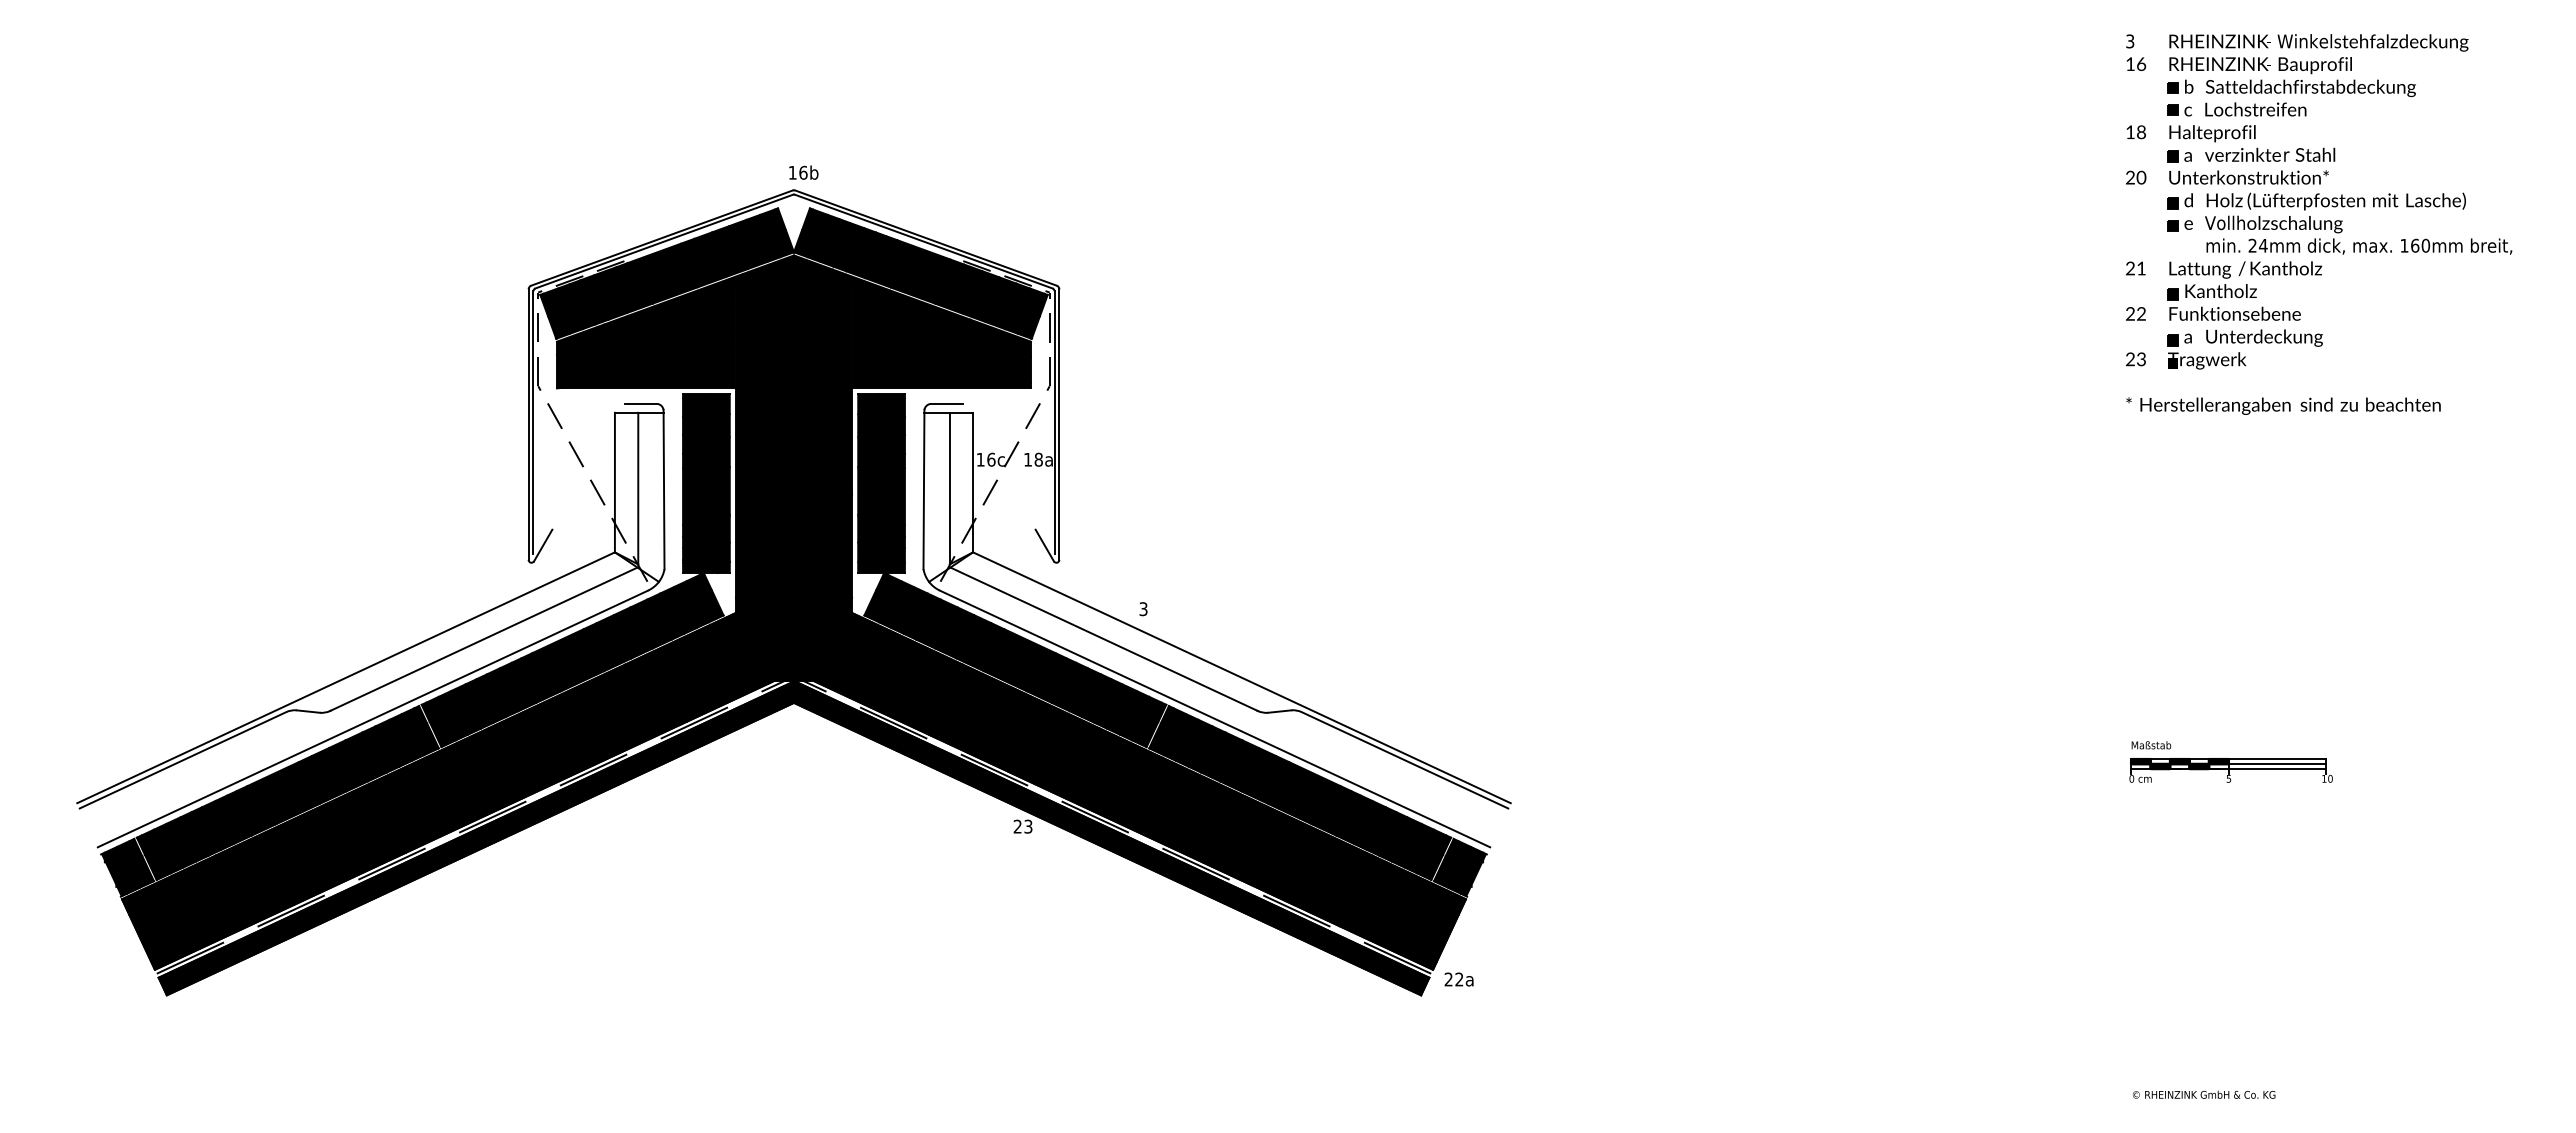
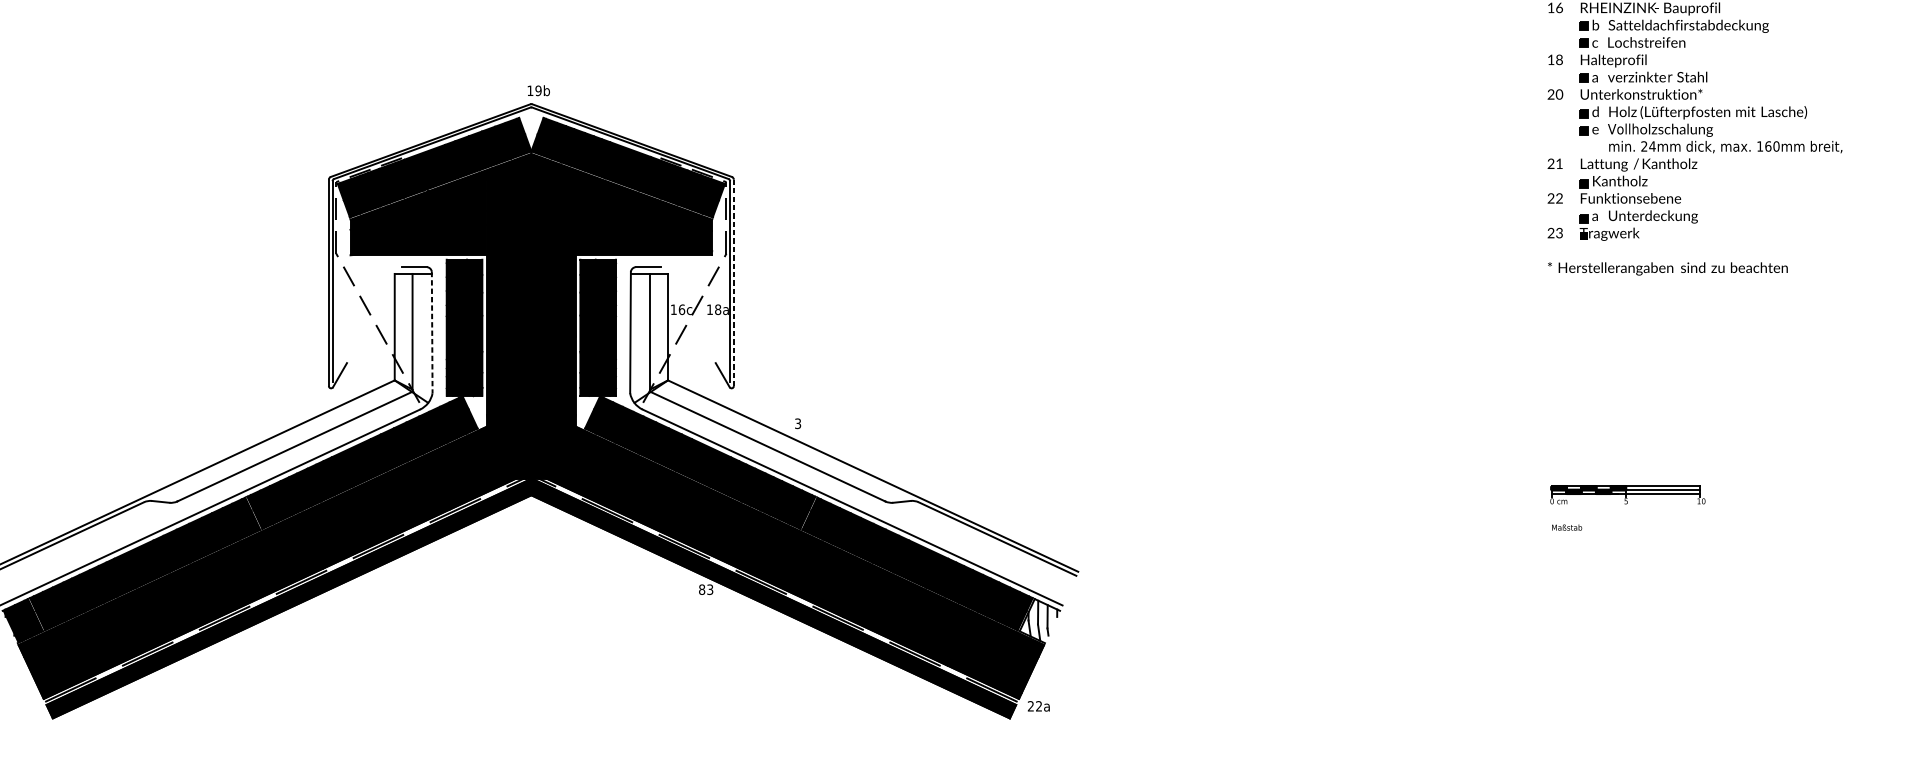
text: (803, 172) -> (538, 90), 16b -> 19b
line: (1059, 425) -> (733, 283), solid -> dashed
line: (664, 489) -> (432, 332), solid -> dashed
part: (2230, 770) -> (1627, 494), moved
text: (1017, 826) -> (701, 589), 23 -> 83
fill: (1460, 867) -> (1039, 620), removed

